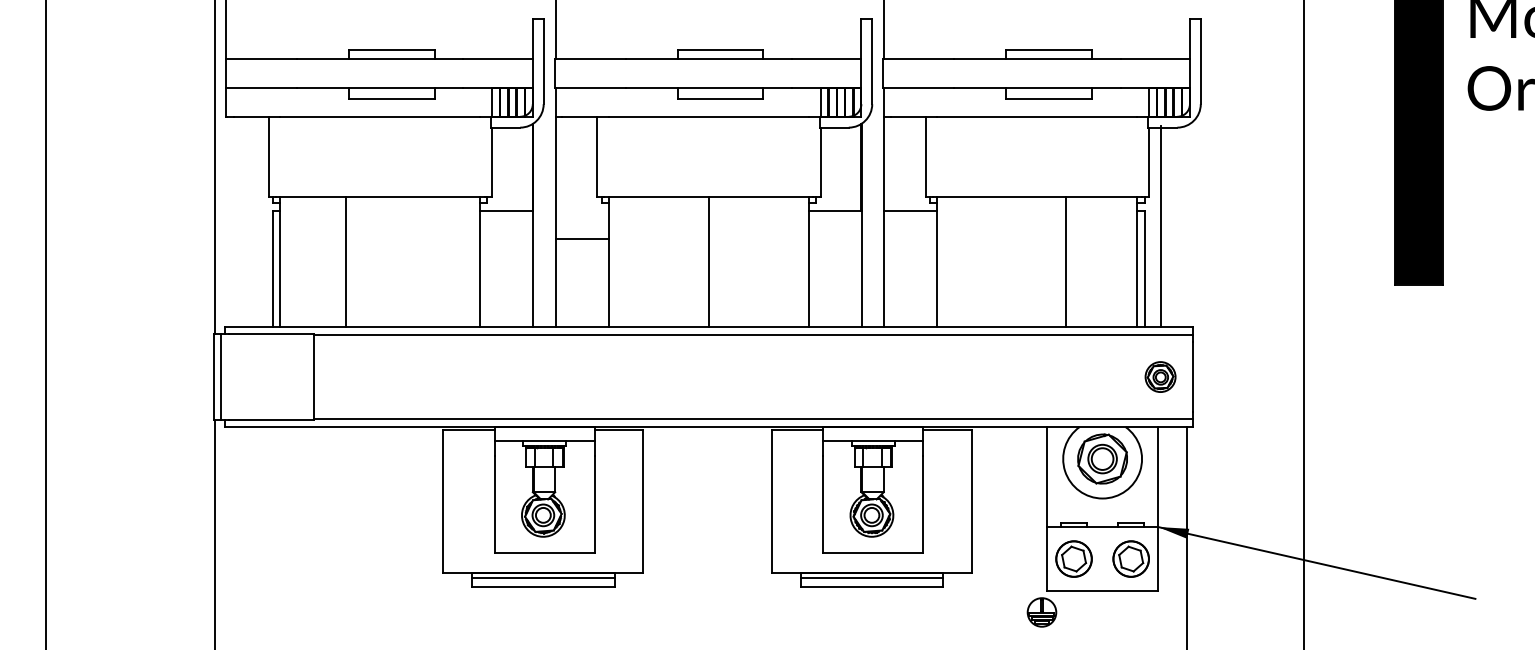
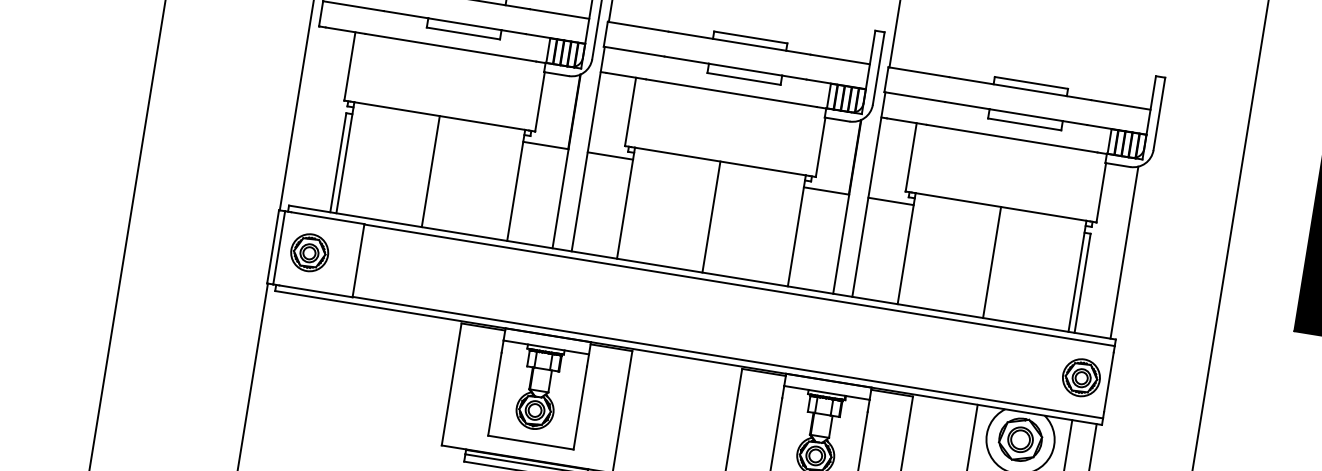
line: (1160, 226) -> (1124, 252), moved
line: (581, 239) -> (609, 156), moved
line: (346, 262) -> (430, 171), moved
line: (1066, 262) -> (992, 262), moved
part: (256, 376) -> (309, 252), added
part: (1160, 376) -> (1081, 377), size x1.43

